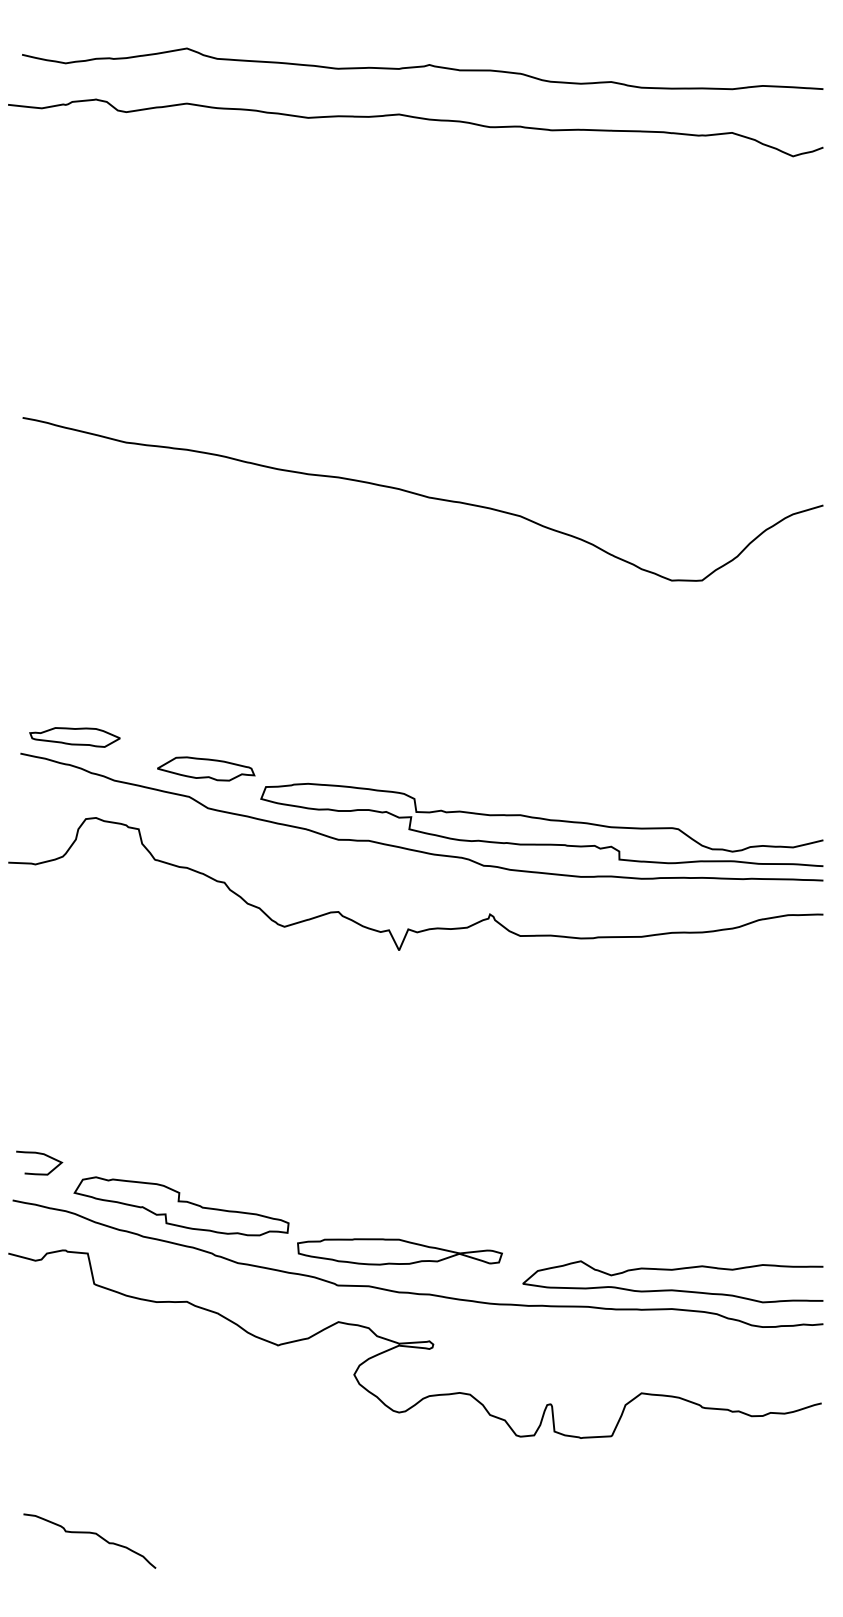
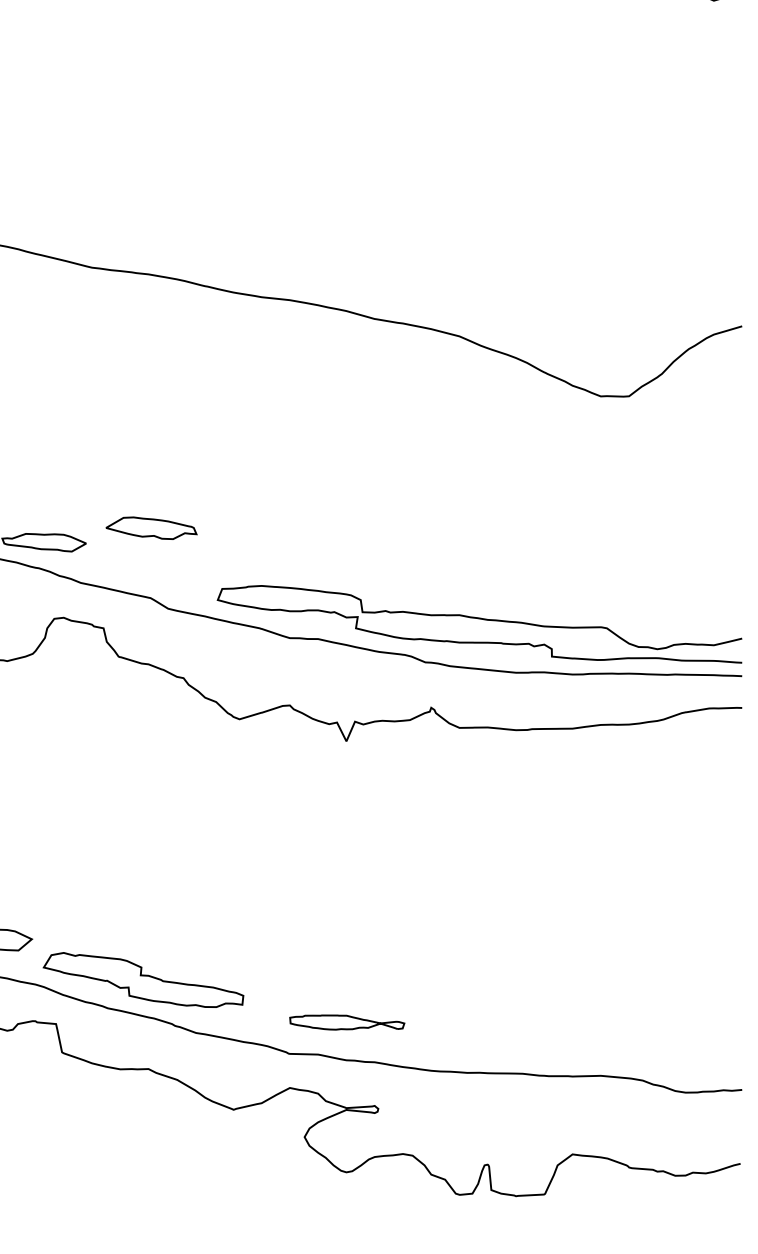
part: (206, 768) -> (151, 527), moved
part: (399, 1251) -> (346, 1022), size x0.6
curve: (672, 1289) -> (601, 1057), removed

